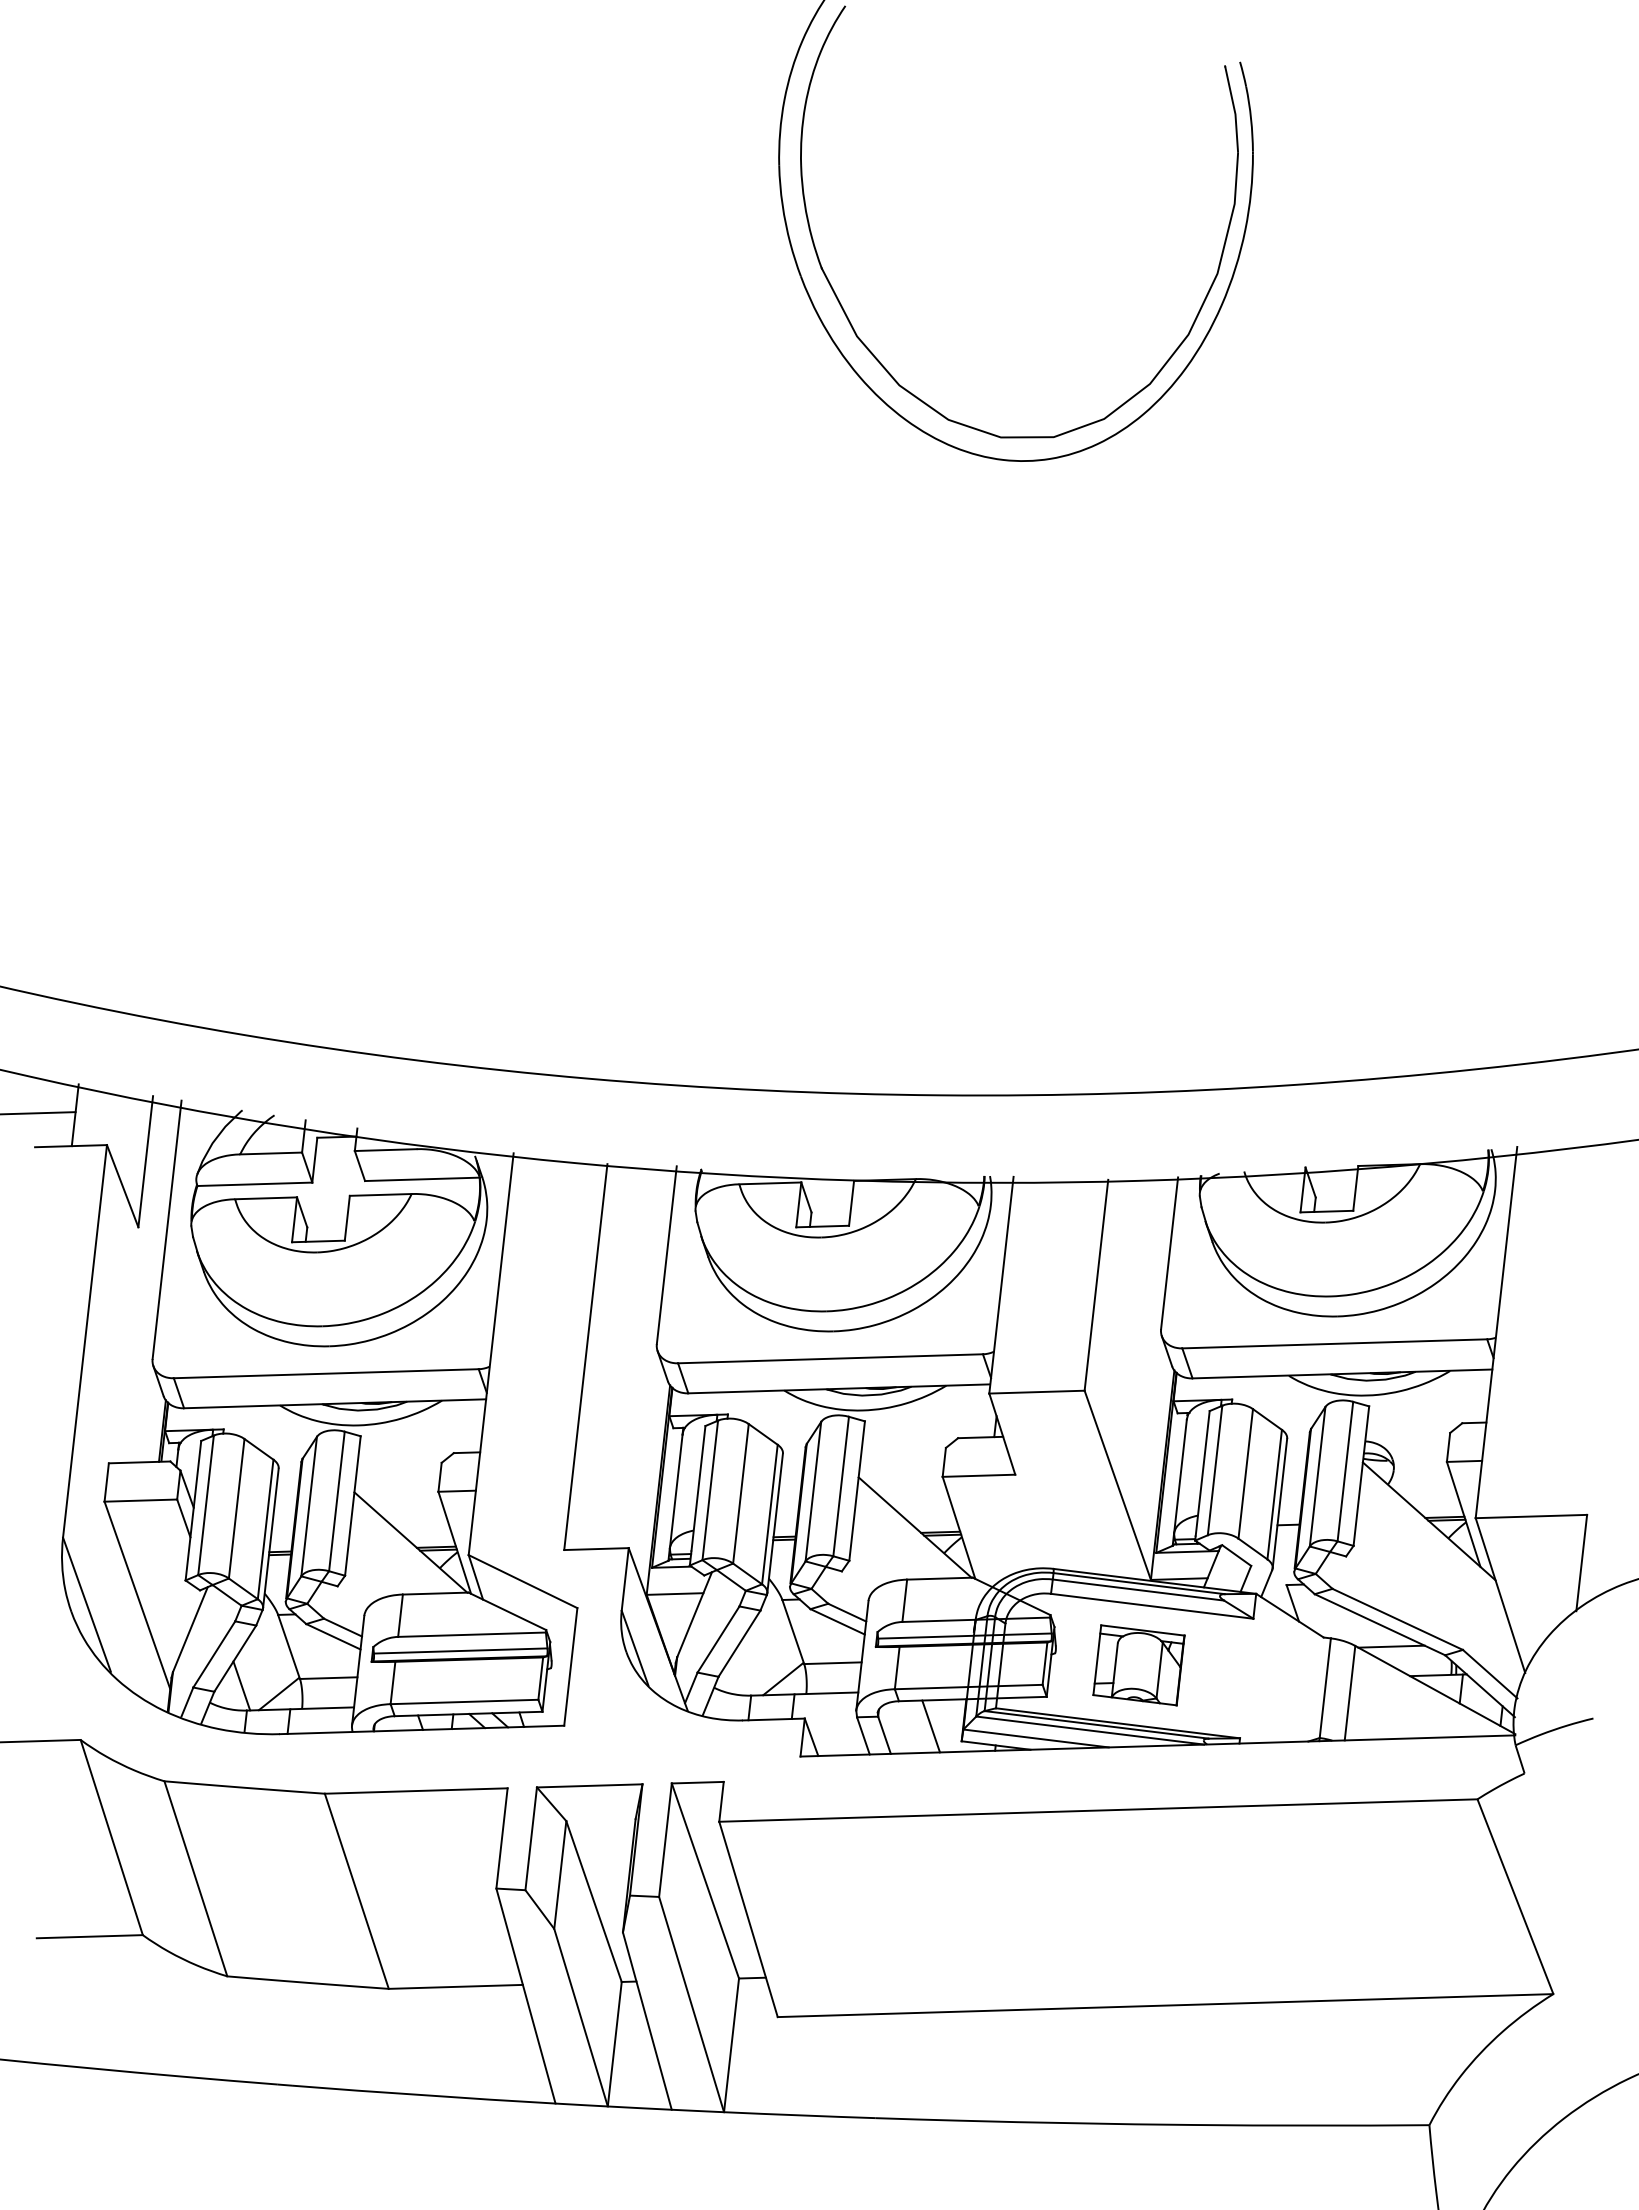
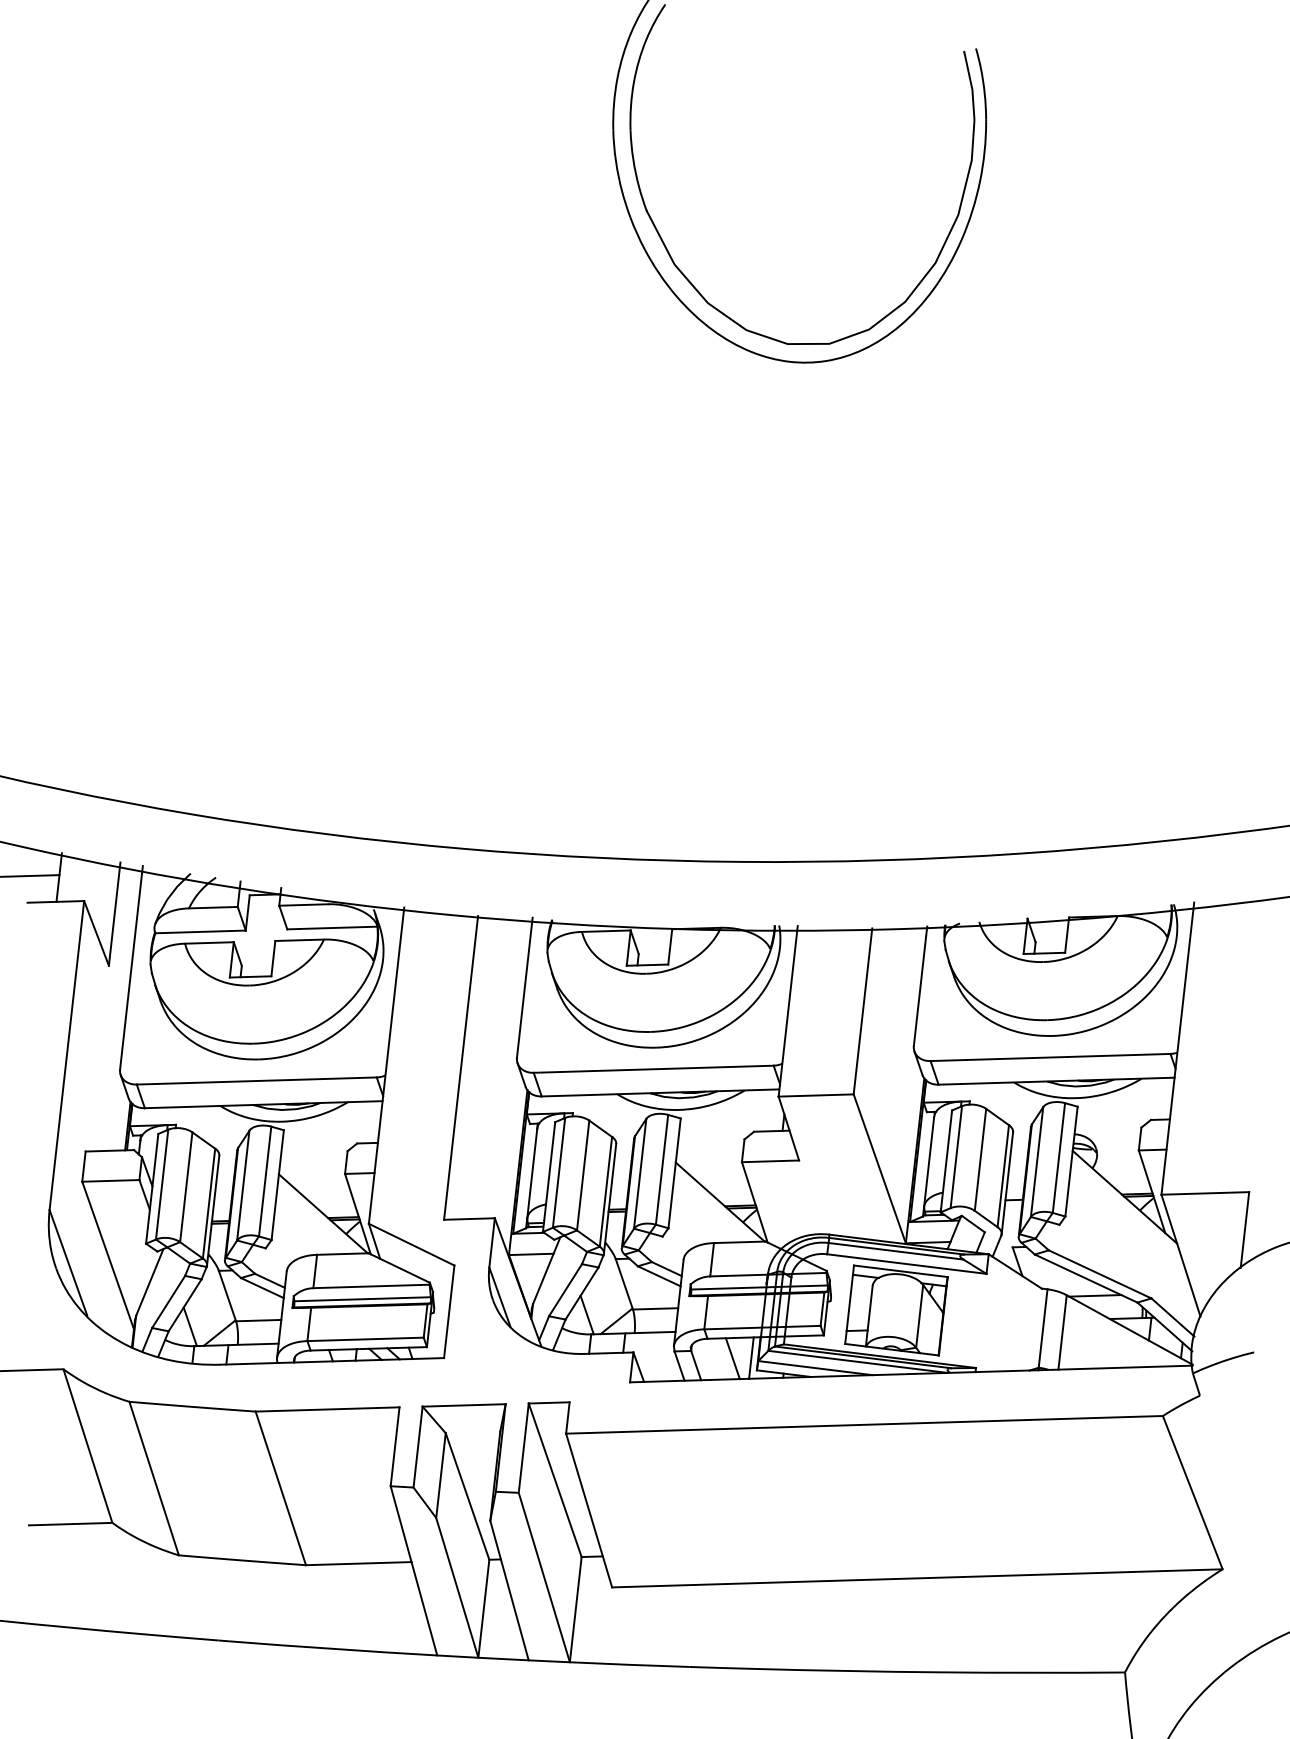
part: (1138, 1665) -> (896, 1310), size x1.43
line: (745, 1670) -> (586, 1314), added
line: (954, 1725) -> (751, 1357), added

